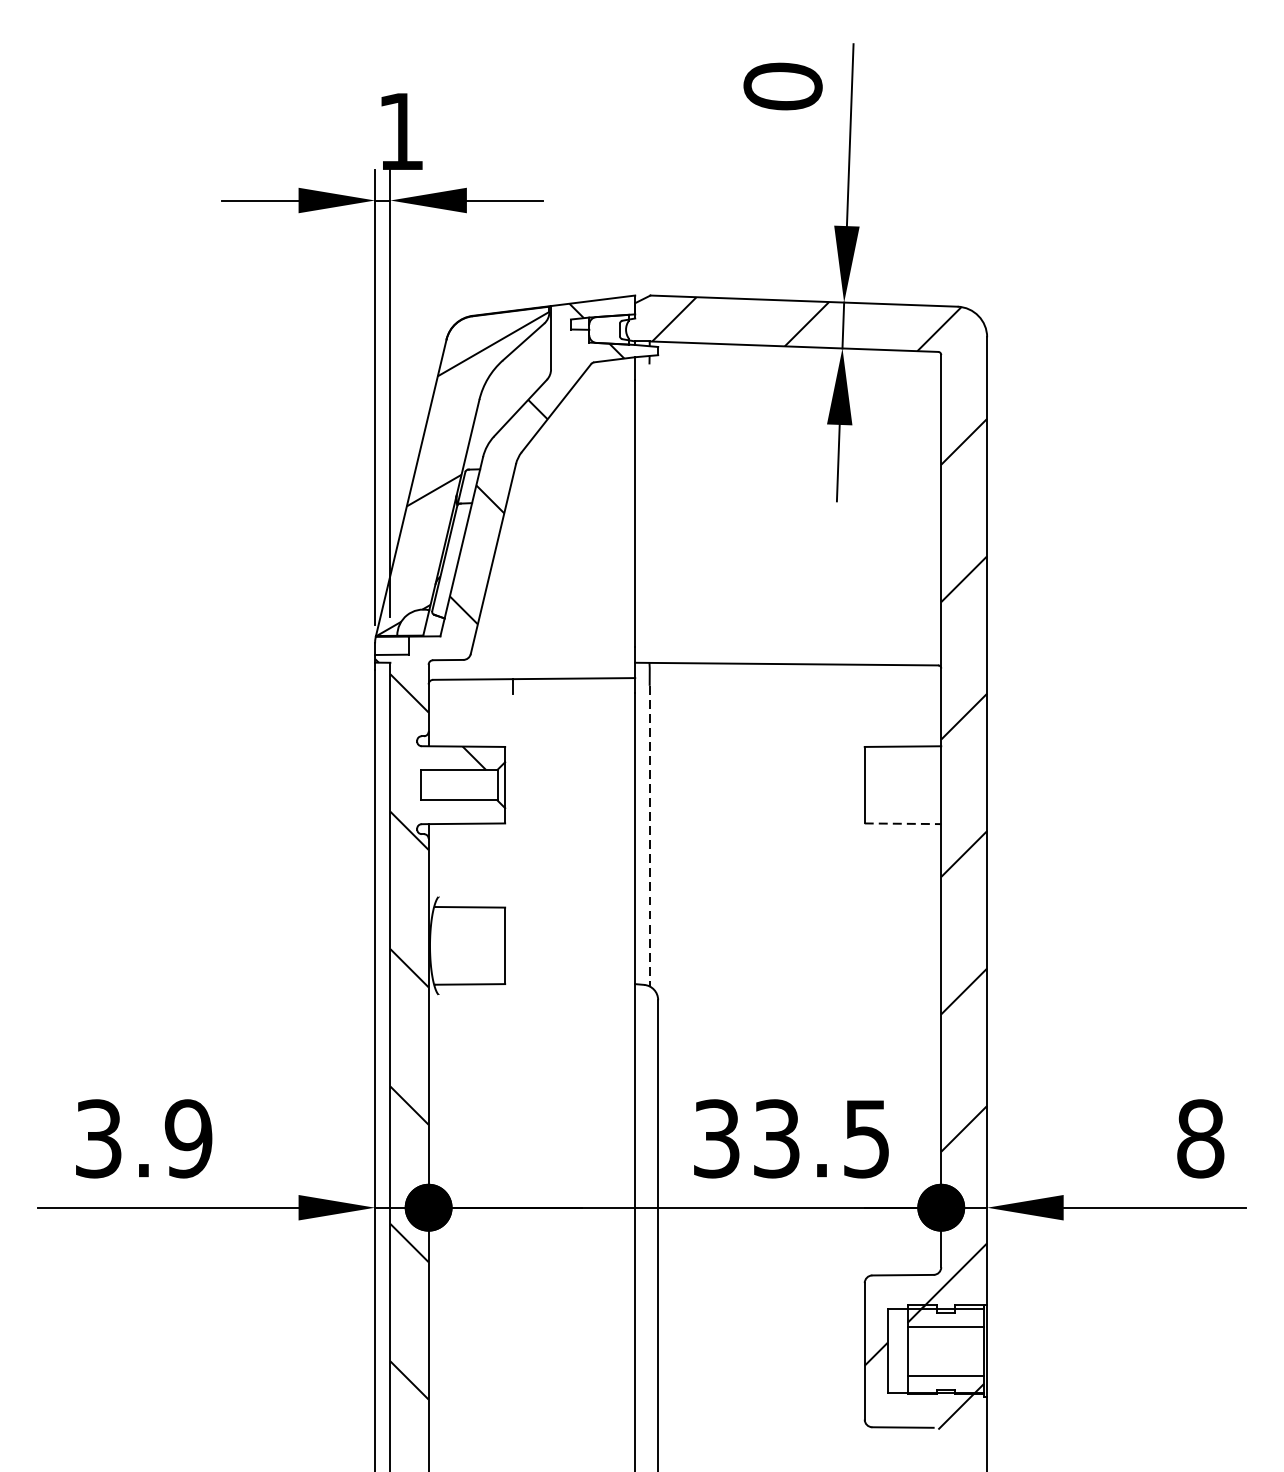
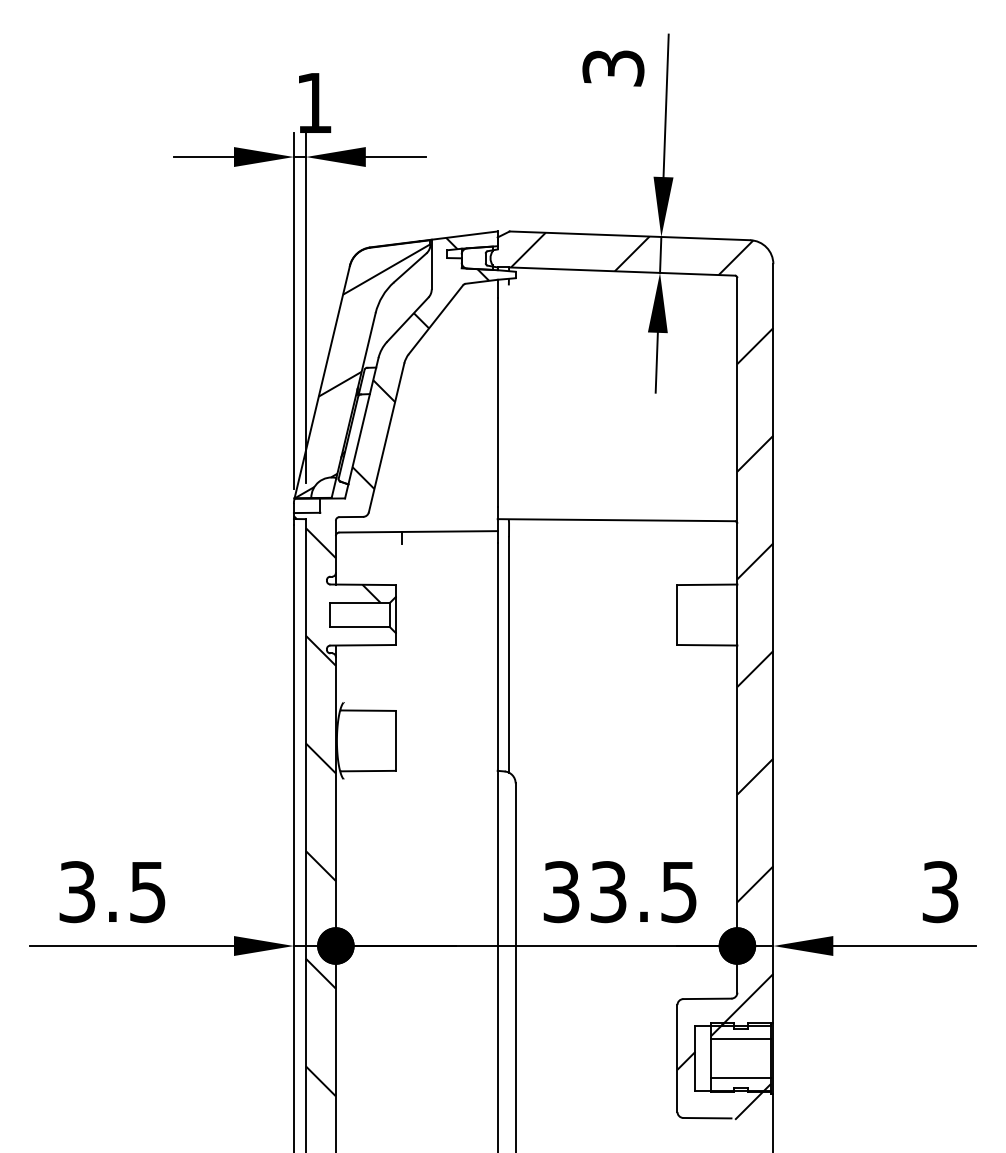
text: (783, 86) -> (613, 67), 0 -> 3
line: (903, 824) -> (707, 645), dashed -> solid
line: (650, 835) -> (509, 654), dashed -> solid
text: (188, 1138) -> (147, 891), 3.9 -> 3.5
text: (1200, 1139) -> (940, 892), 8 -> 3

